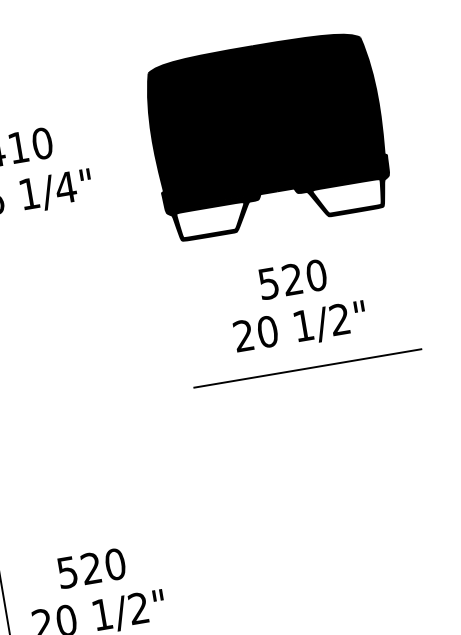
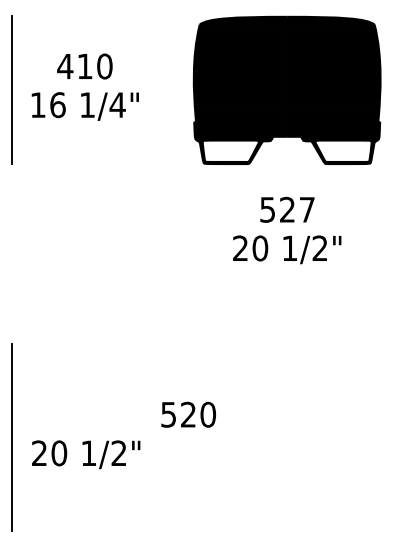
text: (316, 275) -> (307, 209), 520 -> 527
line: (307, 368) -> (287, 283), removed
text: (91, 568) -> (188, 414), moved

